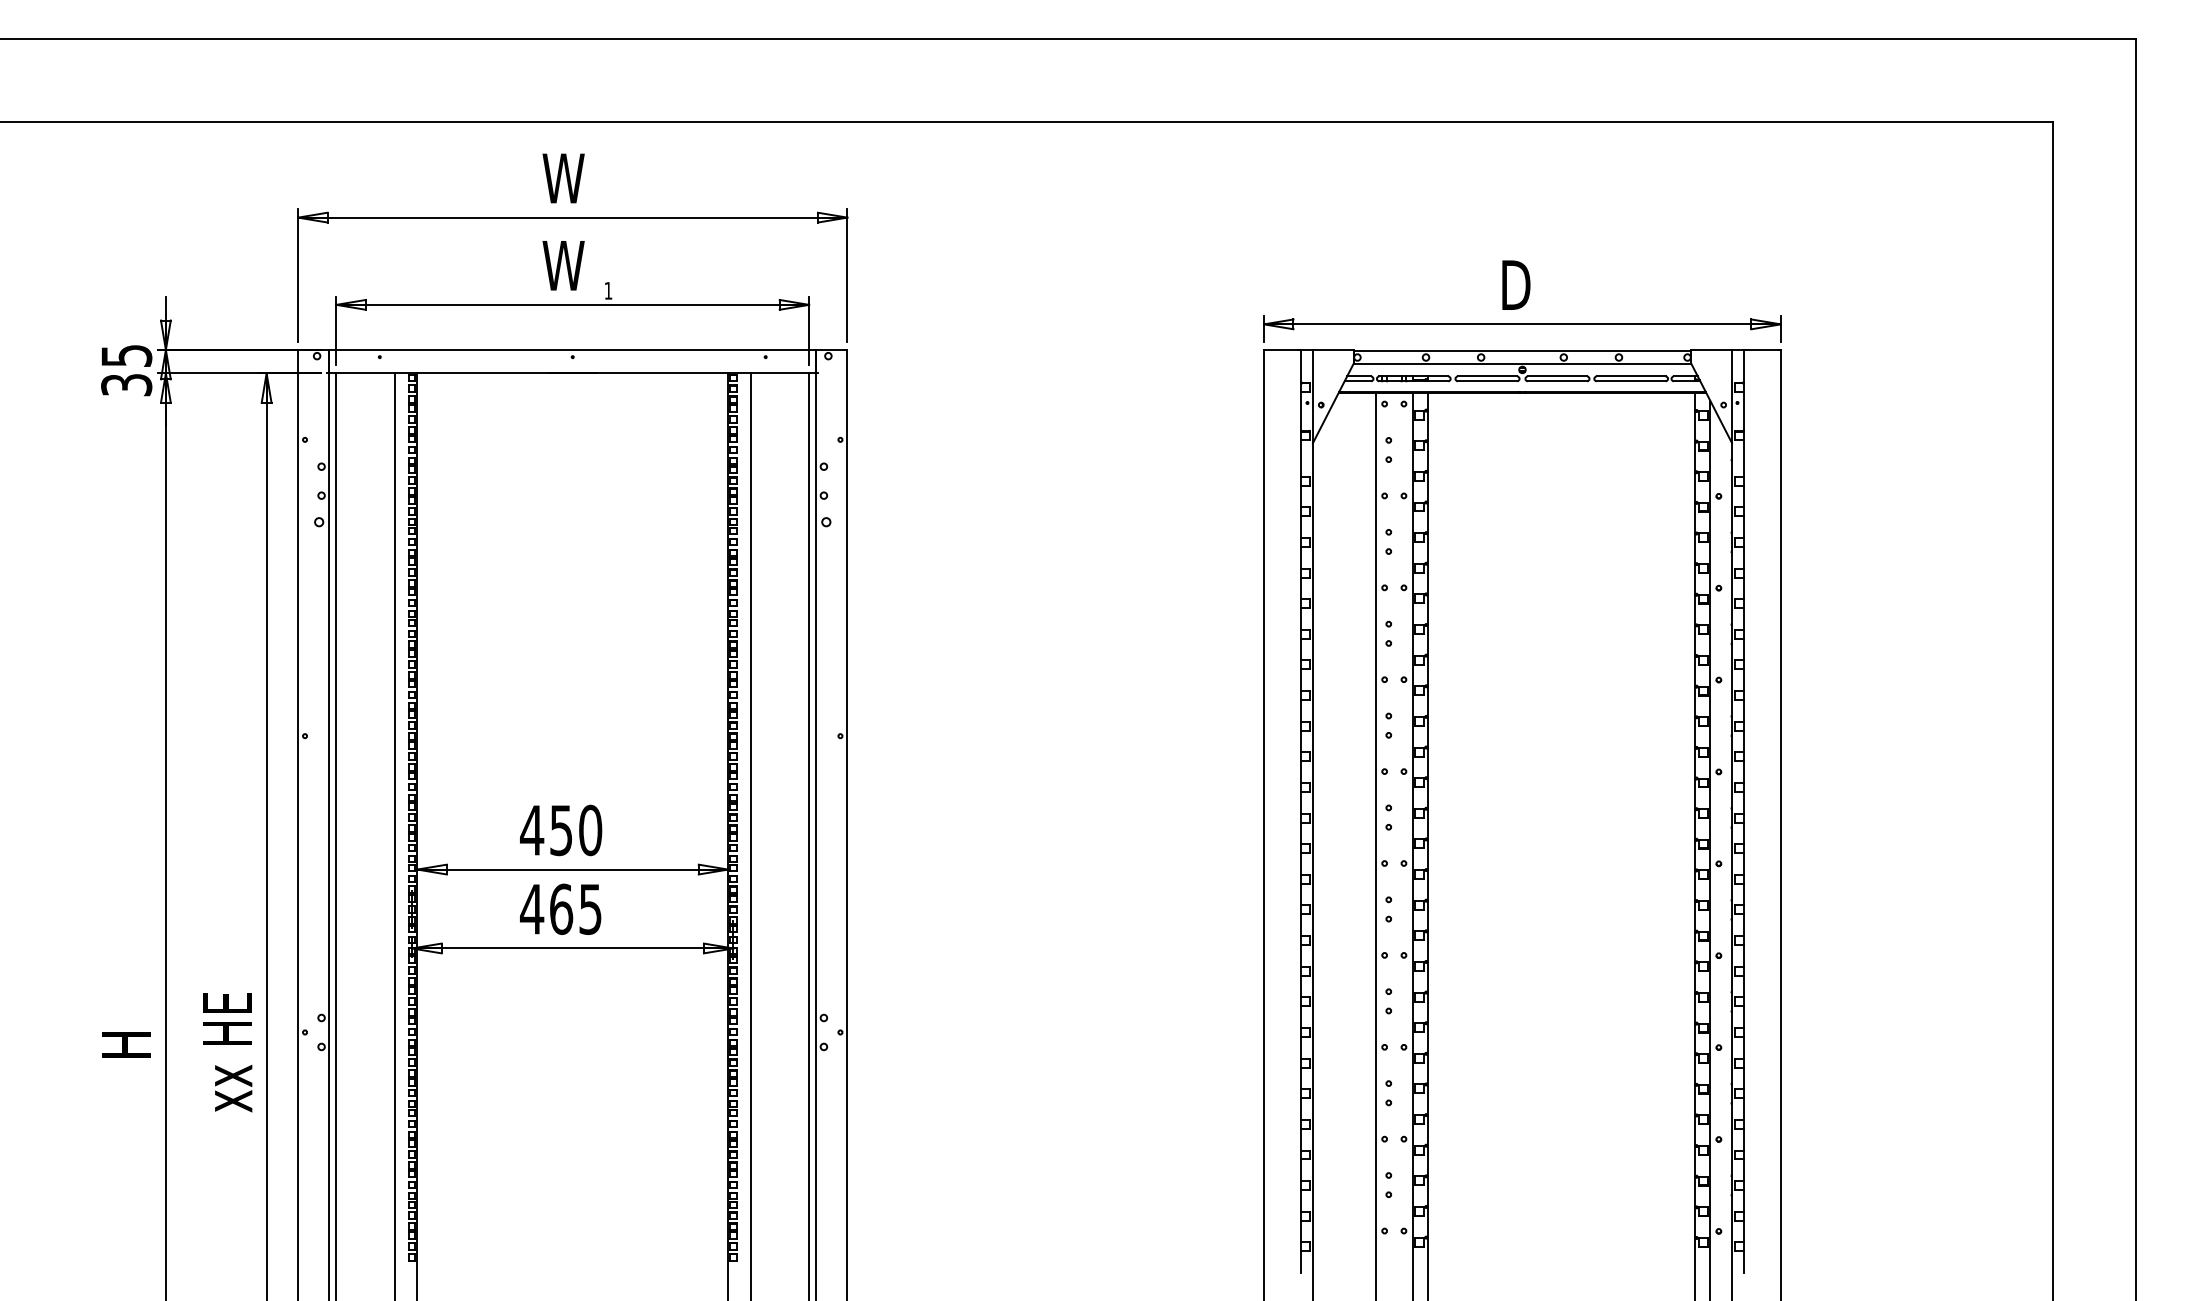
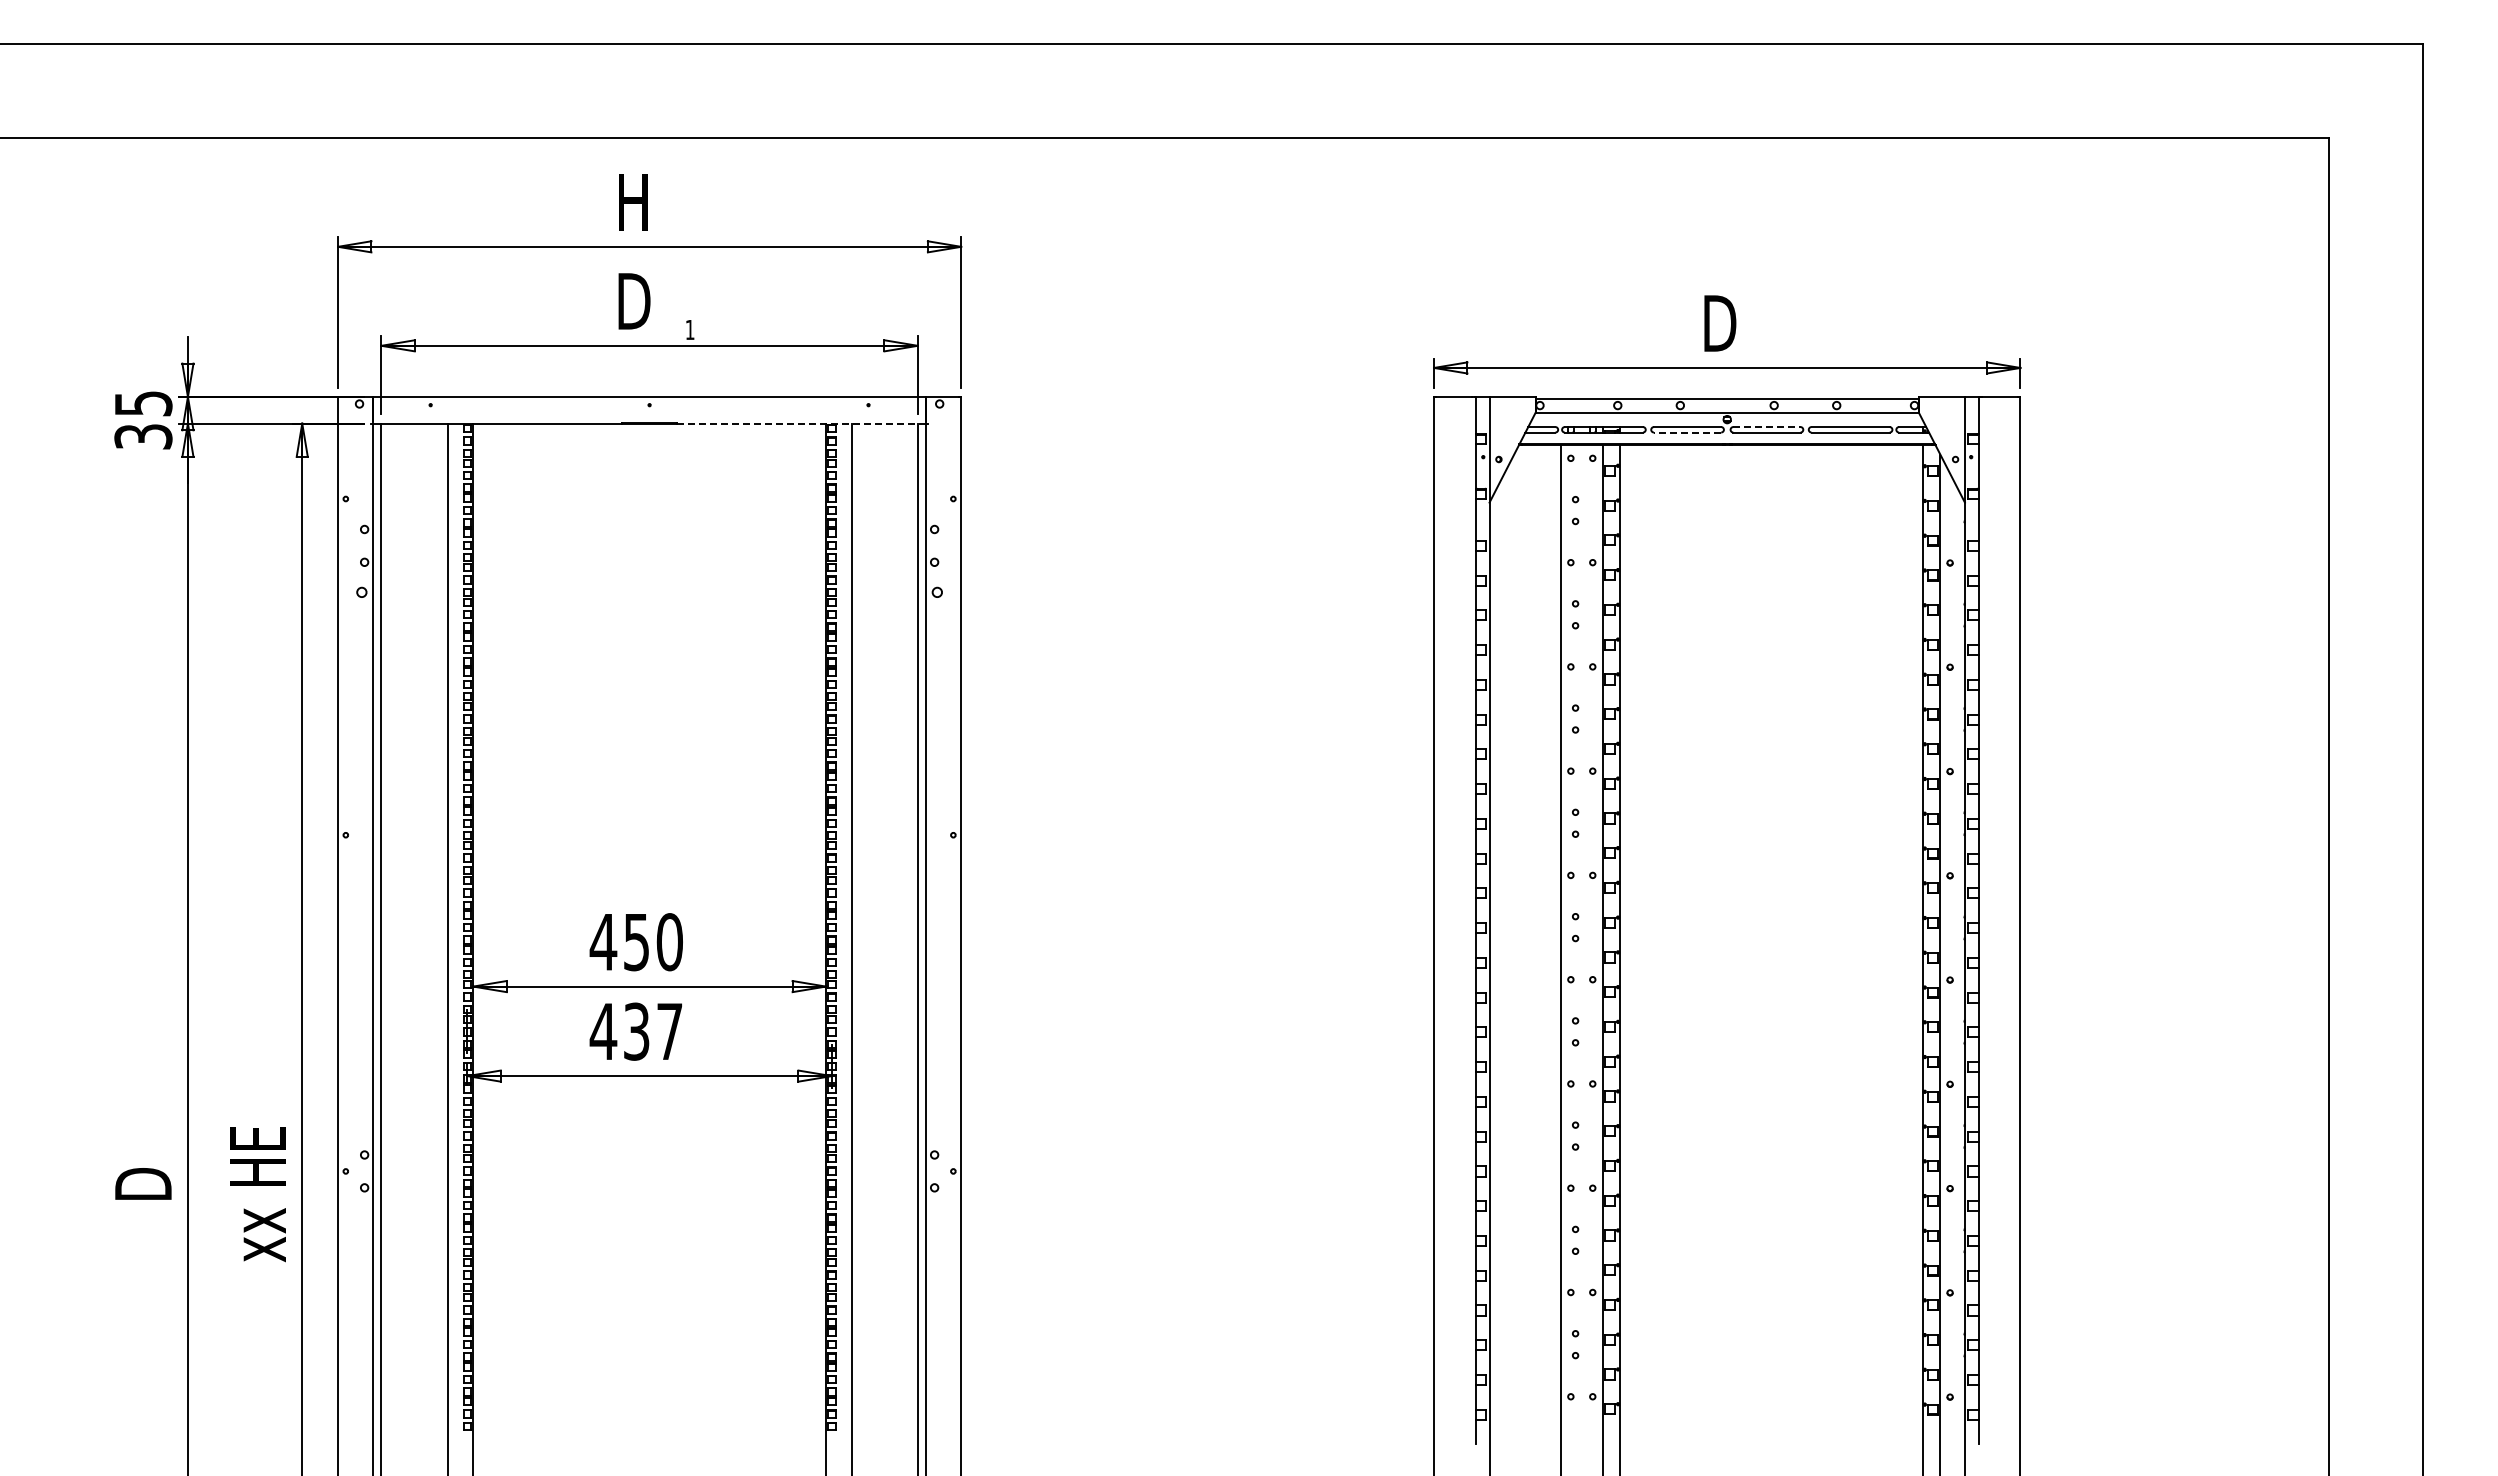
text: (563, 178) -> (639, 202), W -> H
text: (563, 265) -> (639, 301), W -> D
line: (706, 373) -> (801, 423), solid -> dashed
line: (1557, 376) -> (1766, 427), solid -> dashed
line: (1487, 381) -> (1687, 432), solid -> dashed
text: (576, 909) -> (653, 1031), 465 -> 437
text: (126, 1043) -> (143, 1183), H -> D

